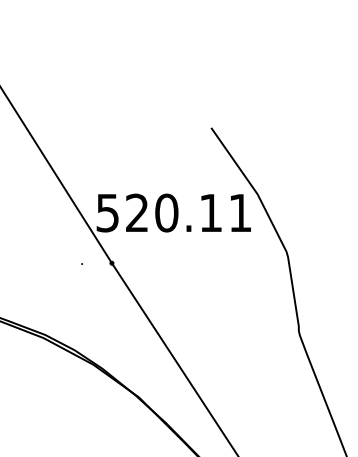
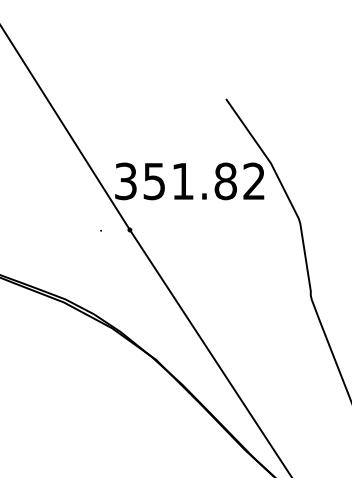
text: (173, 213) -> (189, 181), 520.11 -> 351.82

